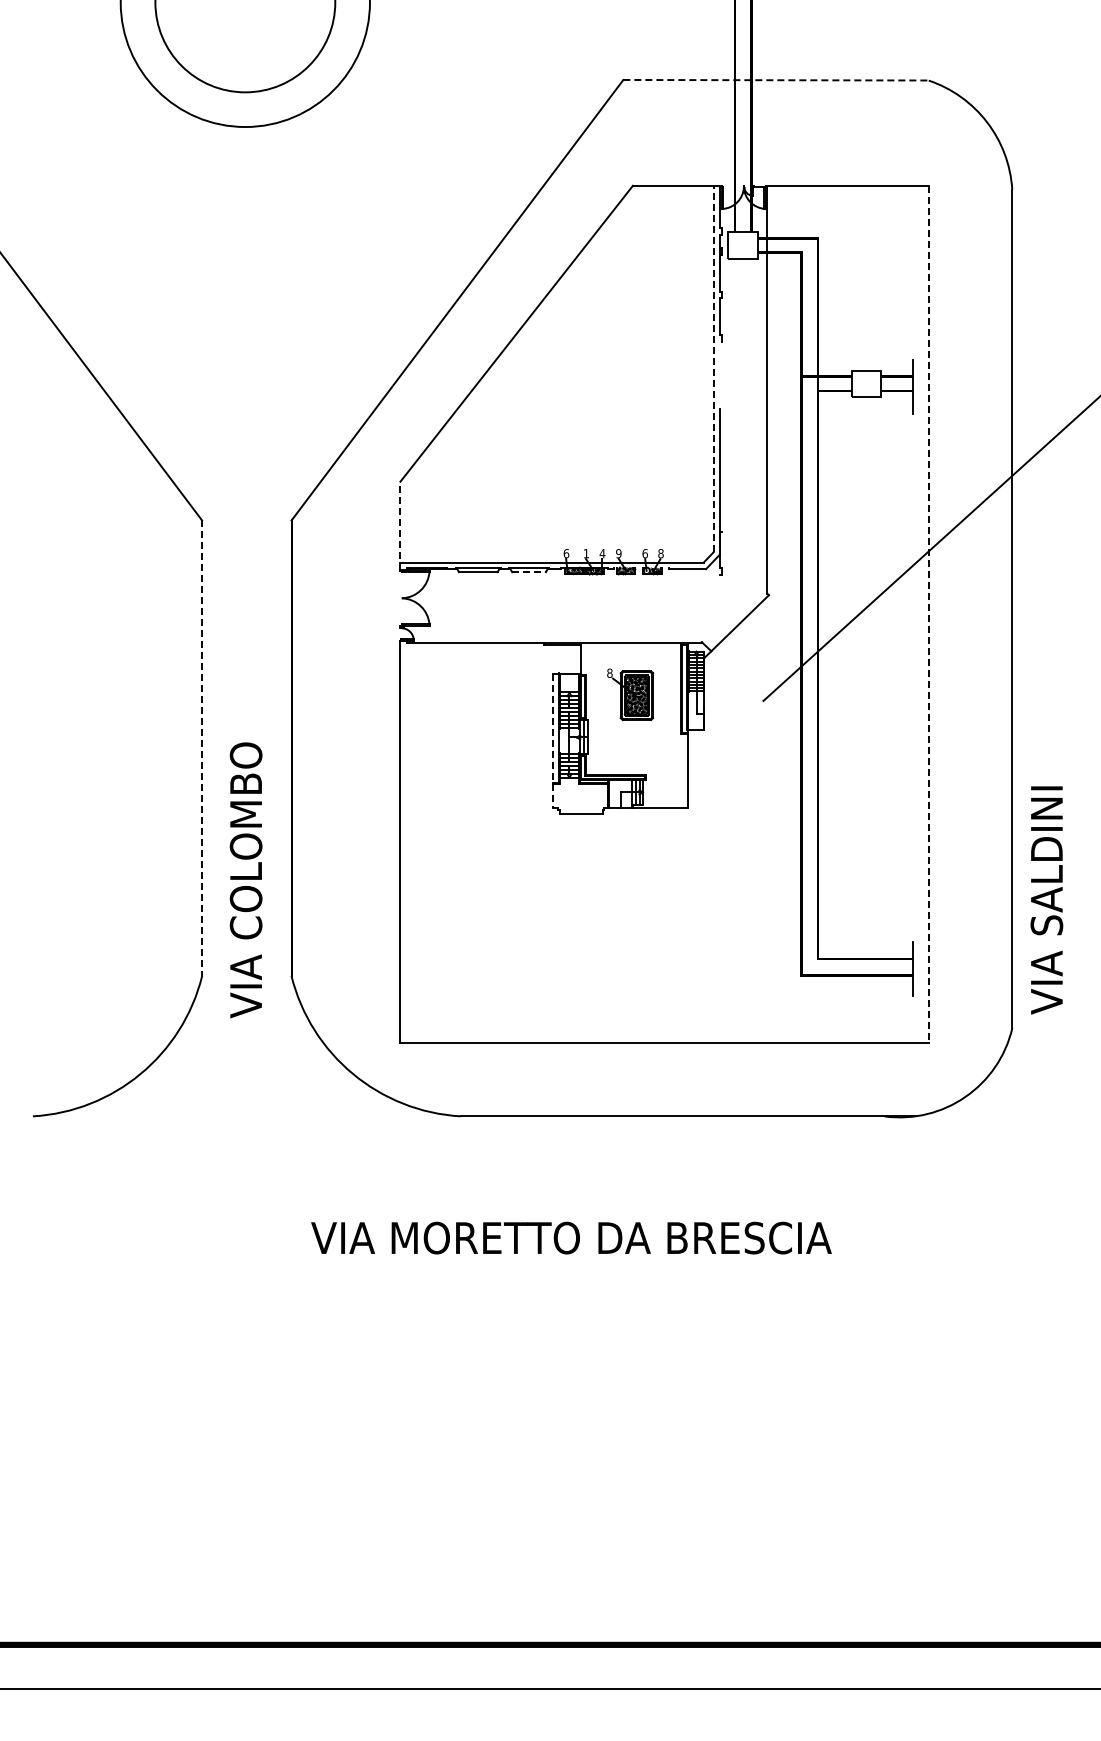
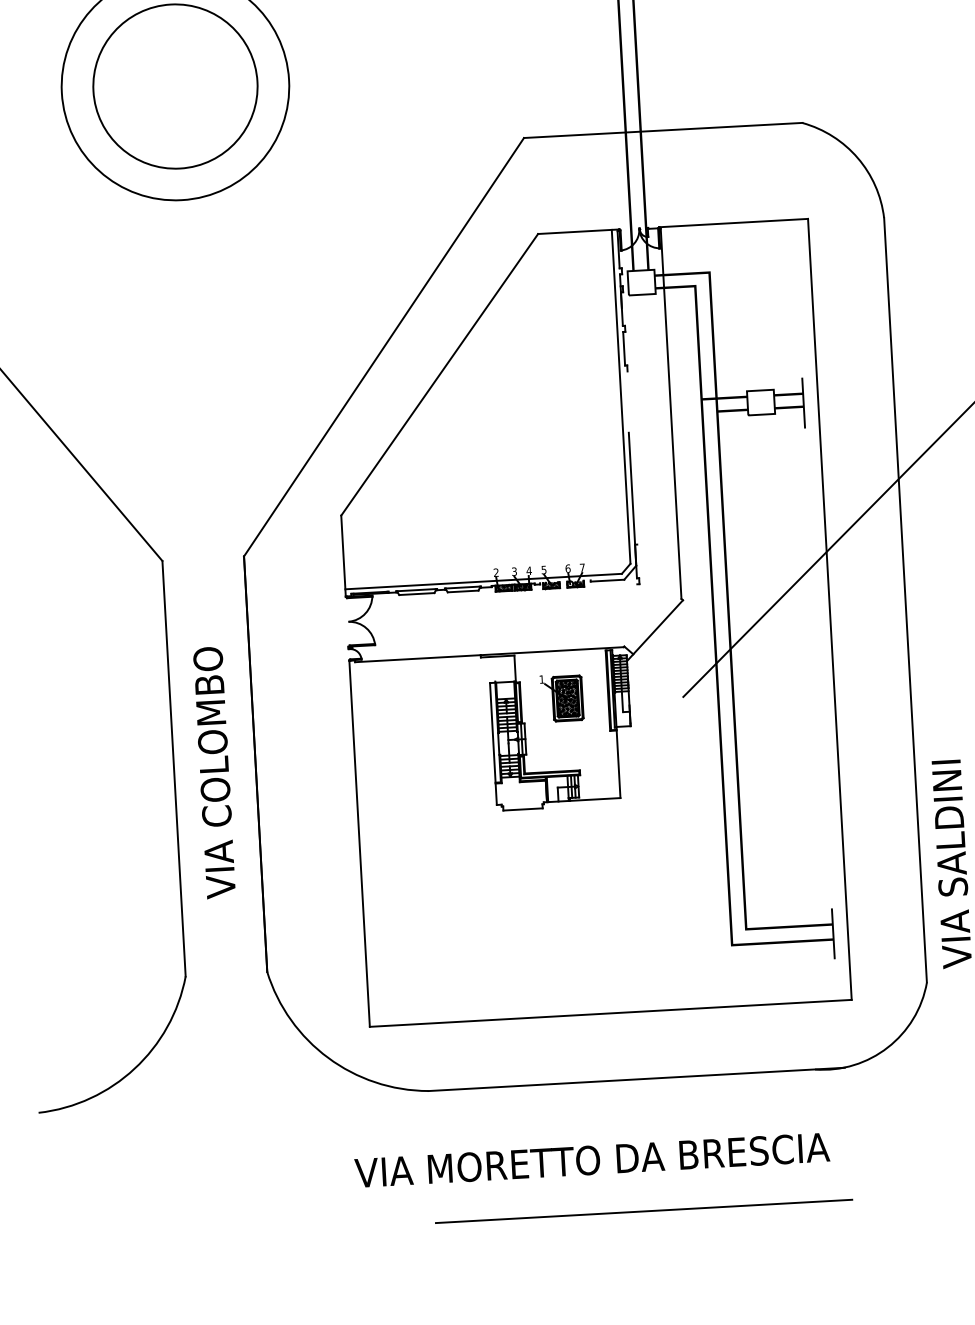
line: (776, 80) -> (663, 130), dashed -> solid
line: (713, 368) -> (620, 396), dashed -> solid
line: (400, 525) -> (343, 555), dashed -> solid
text: (566, 553) -> (496, 572), 6 -> 2
text: (586, 553) -> (514, 571), 1 -> 3
text: (618, 553) -> (543, 569), 9 -> 5
text: (660, 553) -> (582, 567), 8 -> 7
line: (529, 572) -> (463, 591), dashed -> solid
line: (929, 614) -> (830, 609), dashed -> solid
text: (609, 672) -> (541, 678), 8 -> 1
line: (552, 740) -> (493, 743), dashed -> solid
line: (202, 748) -> (174, 768), dashed -> solid
text: (245, 880) -> (213, 773), moved
text: (571, 1237) -> (592, 1159), moved
line: (688, 1261) -> (643, 1211), added

